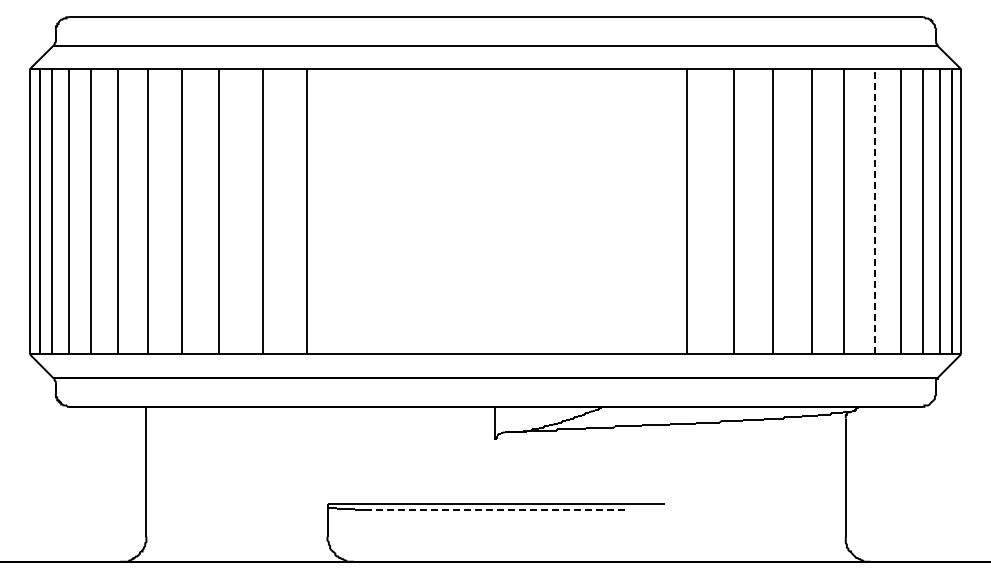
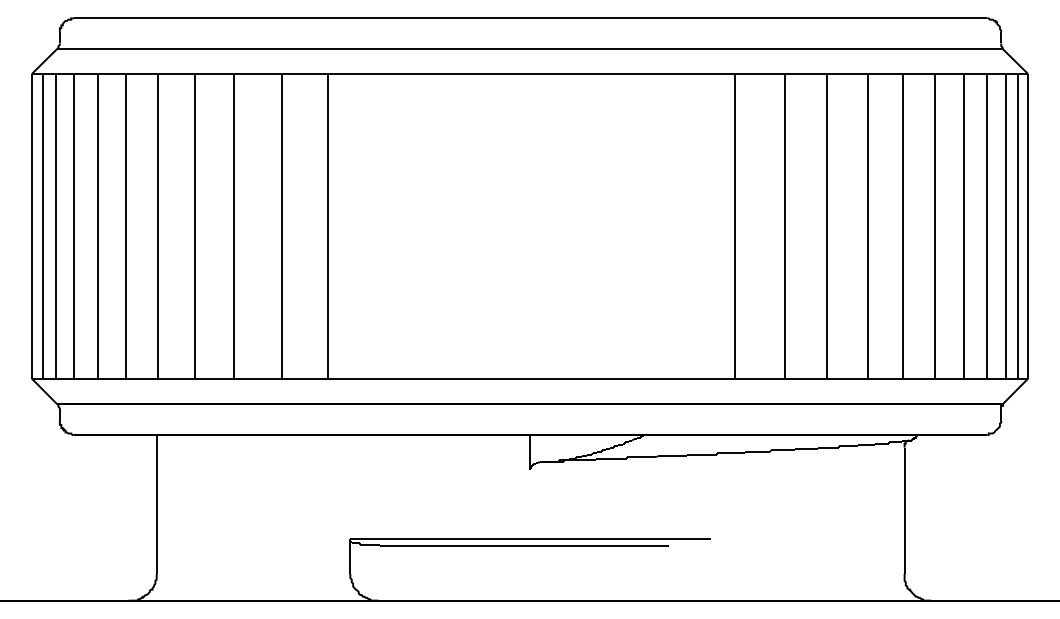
line: (874, 211) -> (935, 226), dashed -> solid
line: (495, 510) -> (530, 545), dashed -> solid

